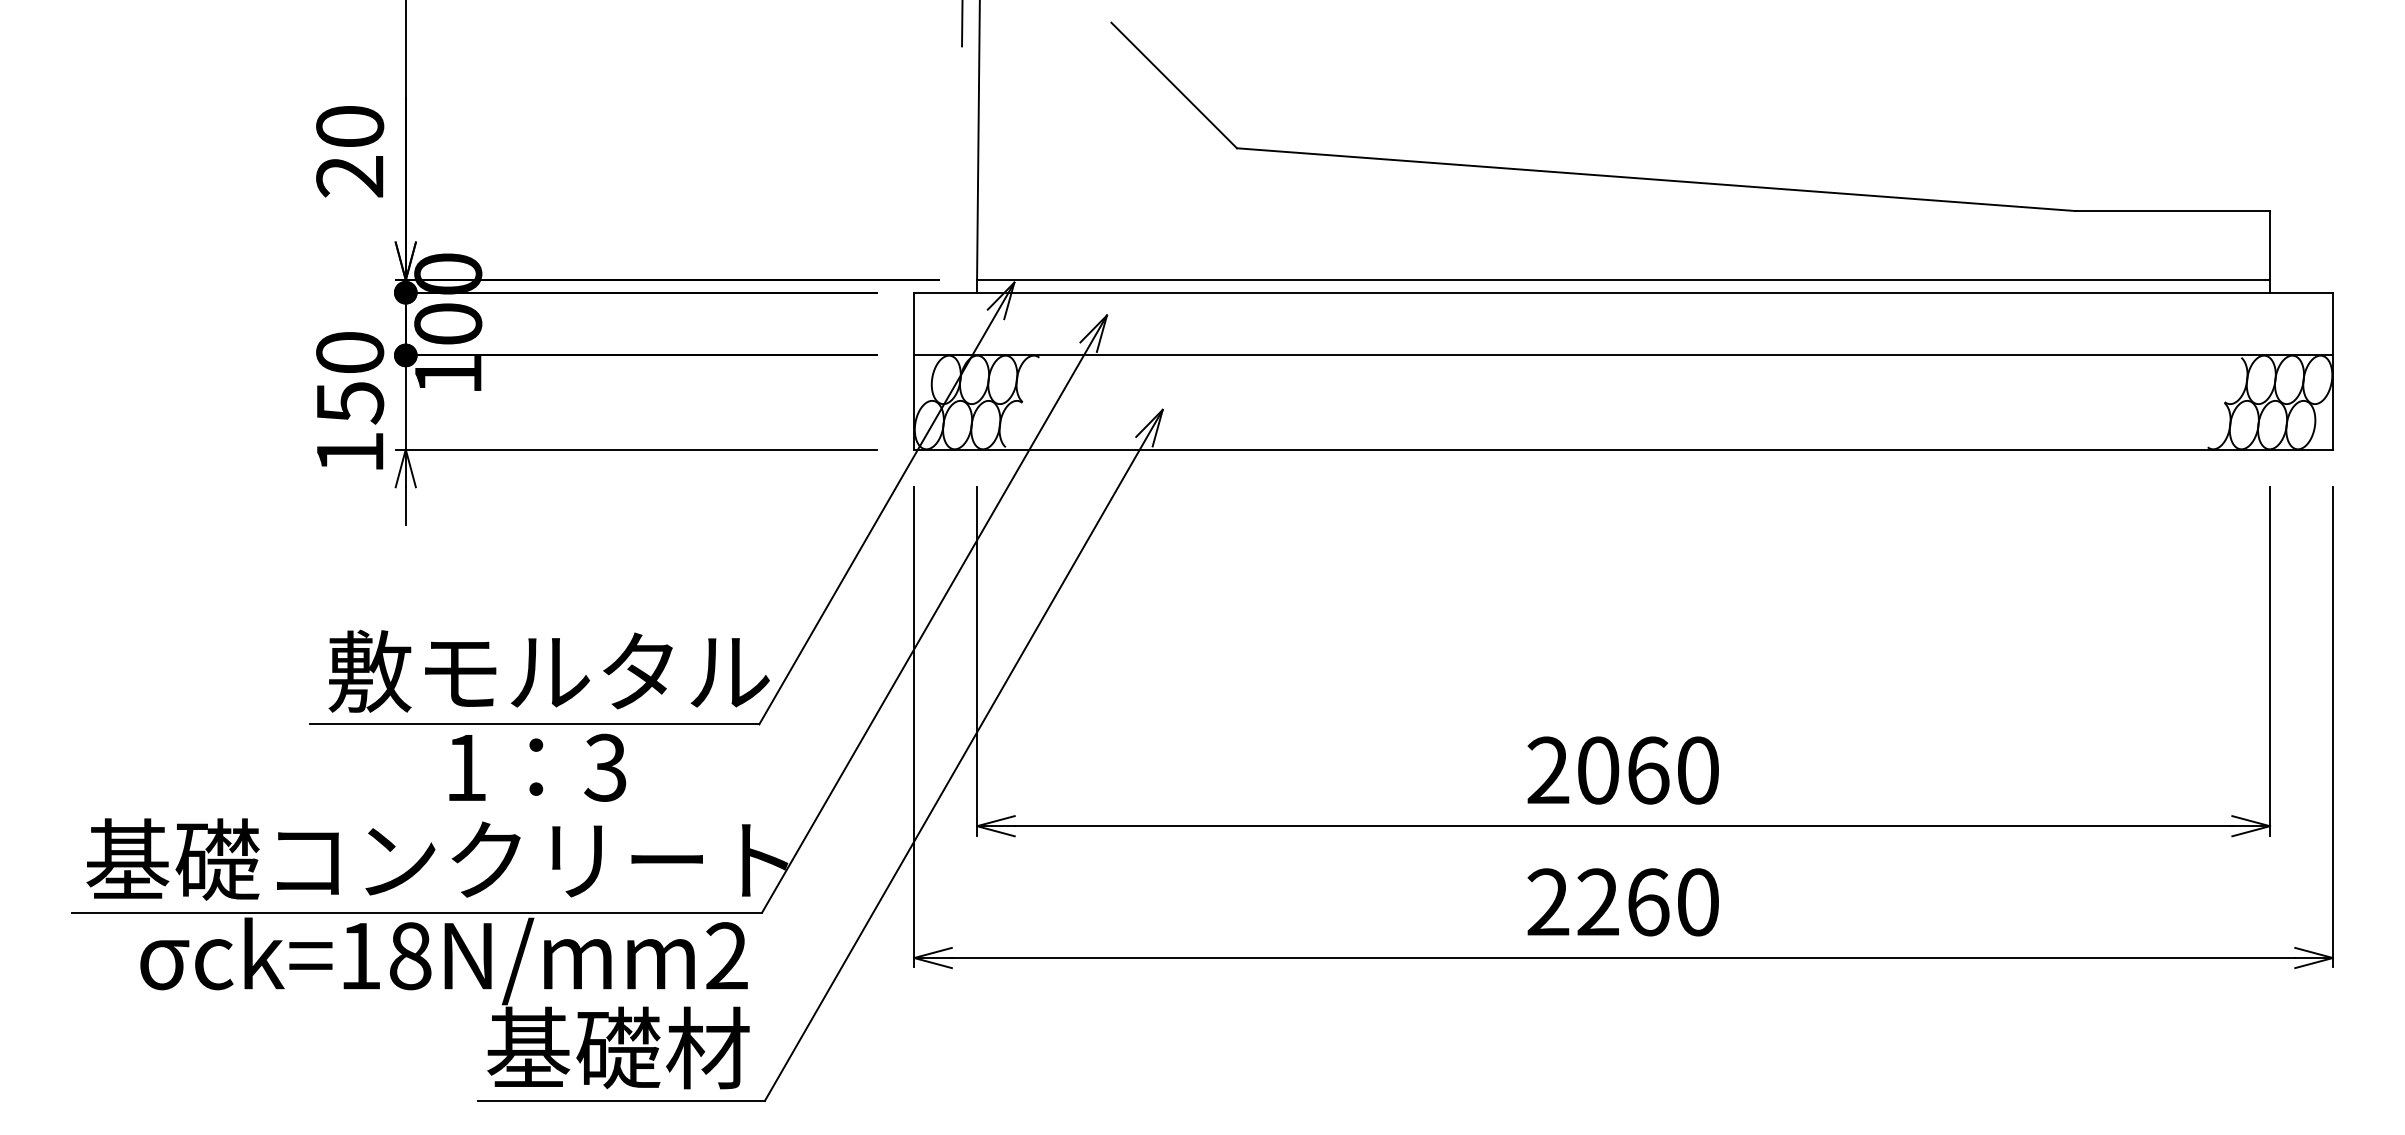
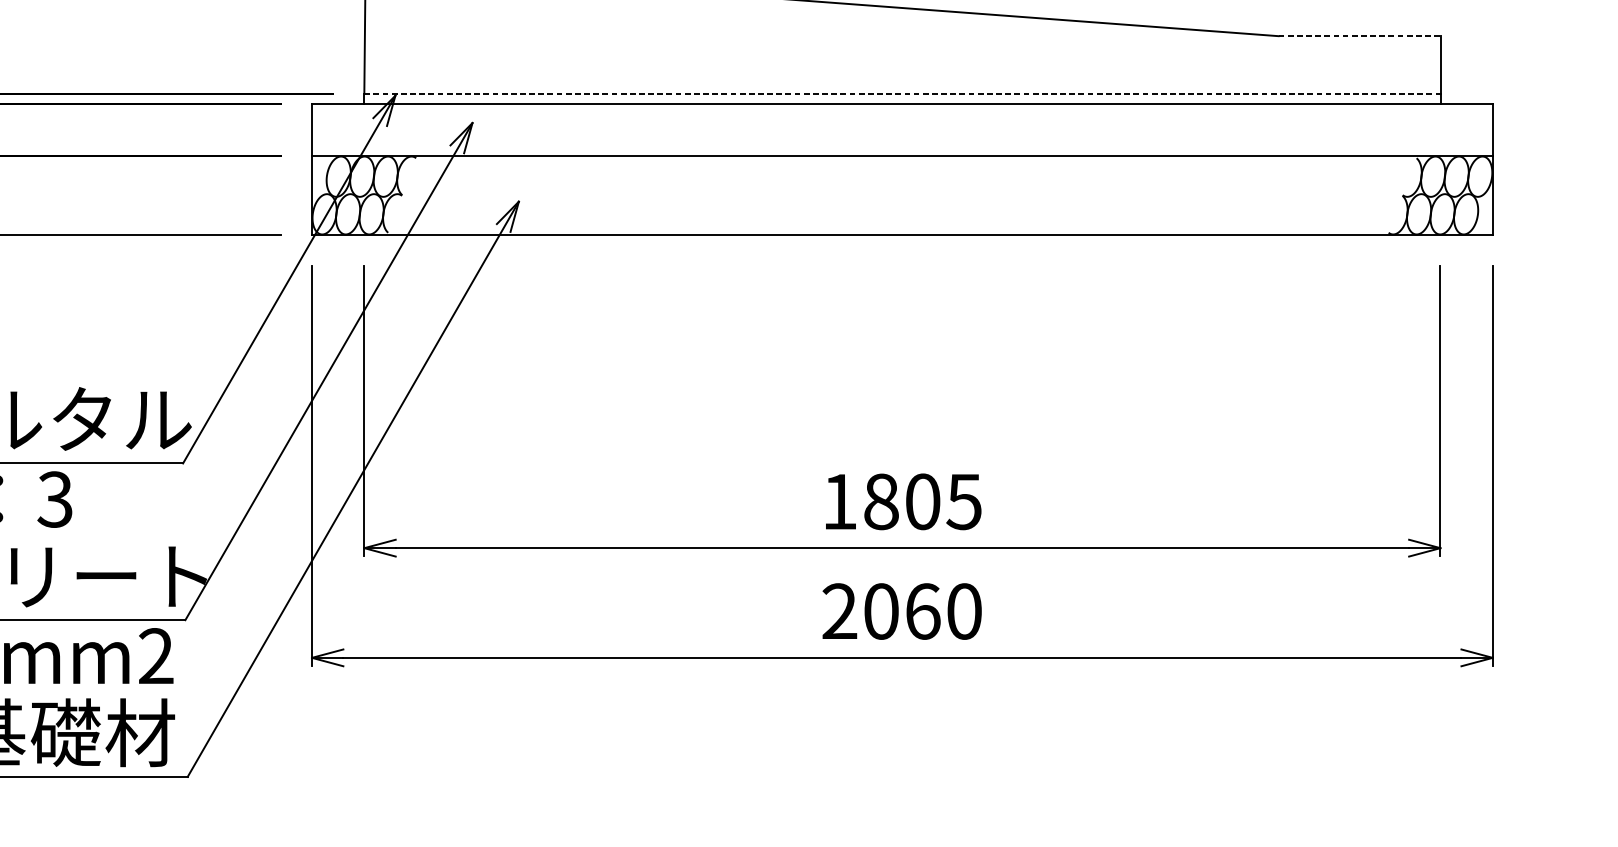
line: (2173, 211) -> (1360, 36), solid -> dashed
line: (1623, 280) -> (902, 93), solid -> dashed
text: (1622, 770) -> (901, 501), 2060 -> 1805
text: (1598, 902) -> (881, 611), 2260 -> 2060

